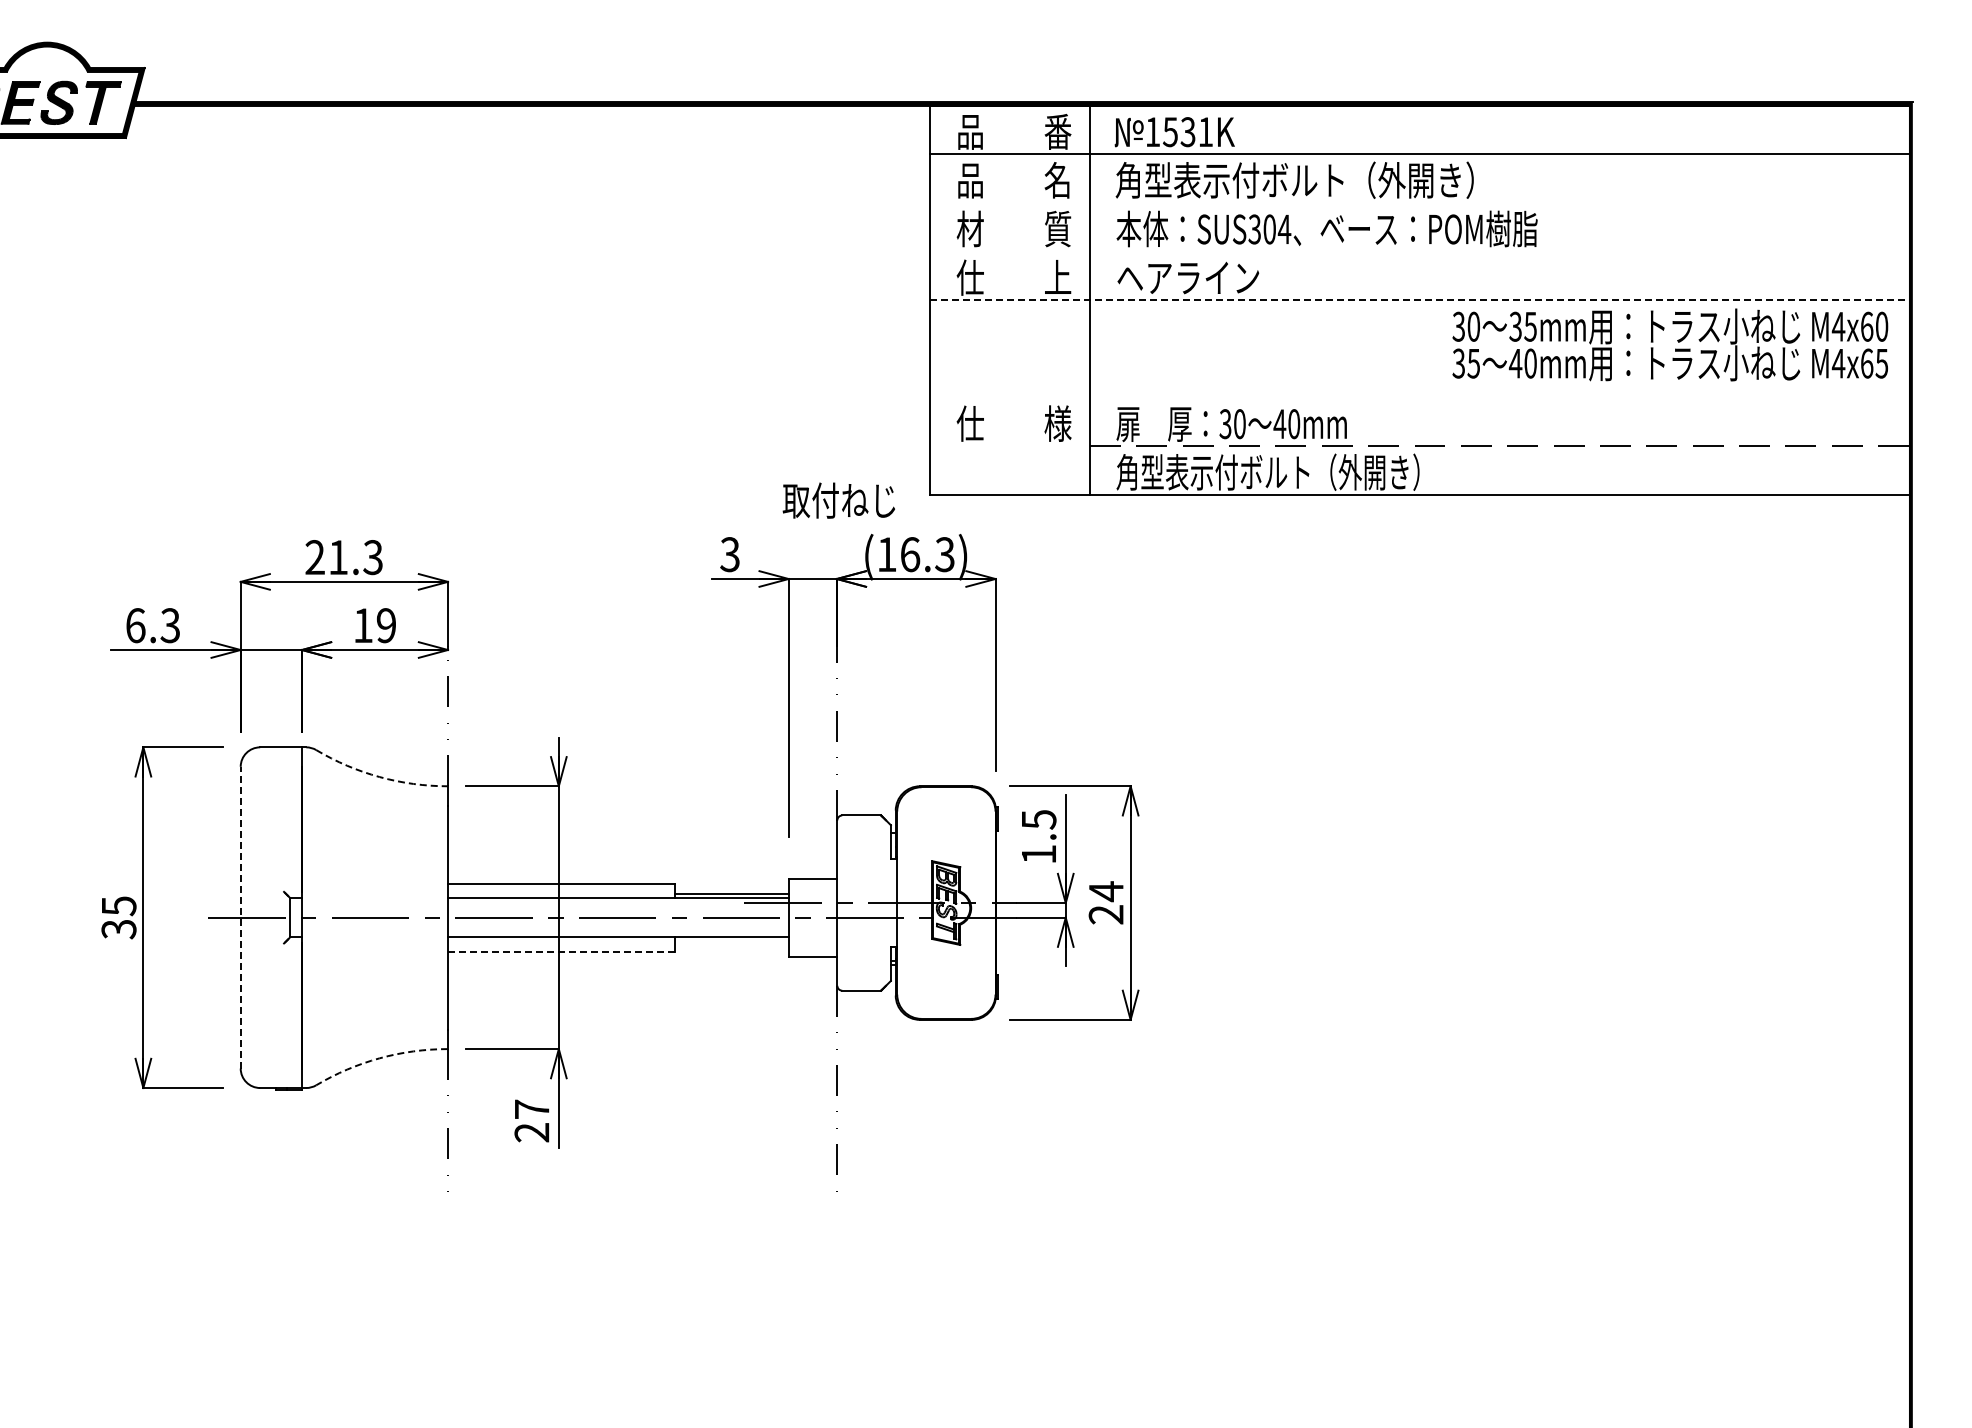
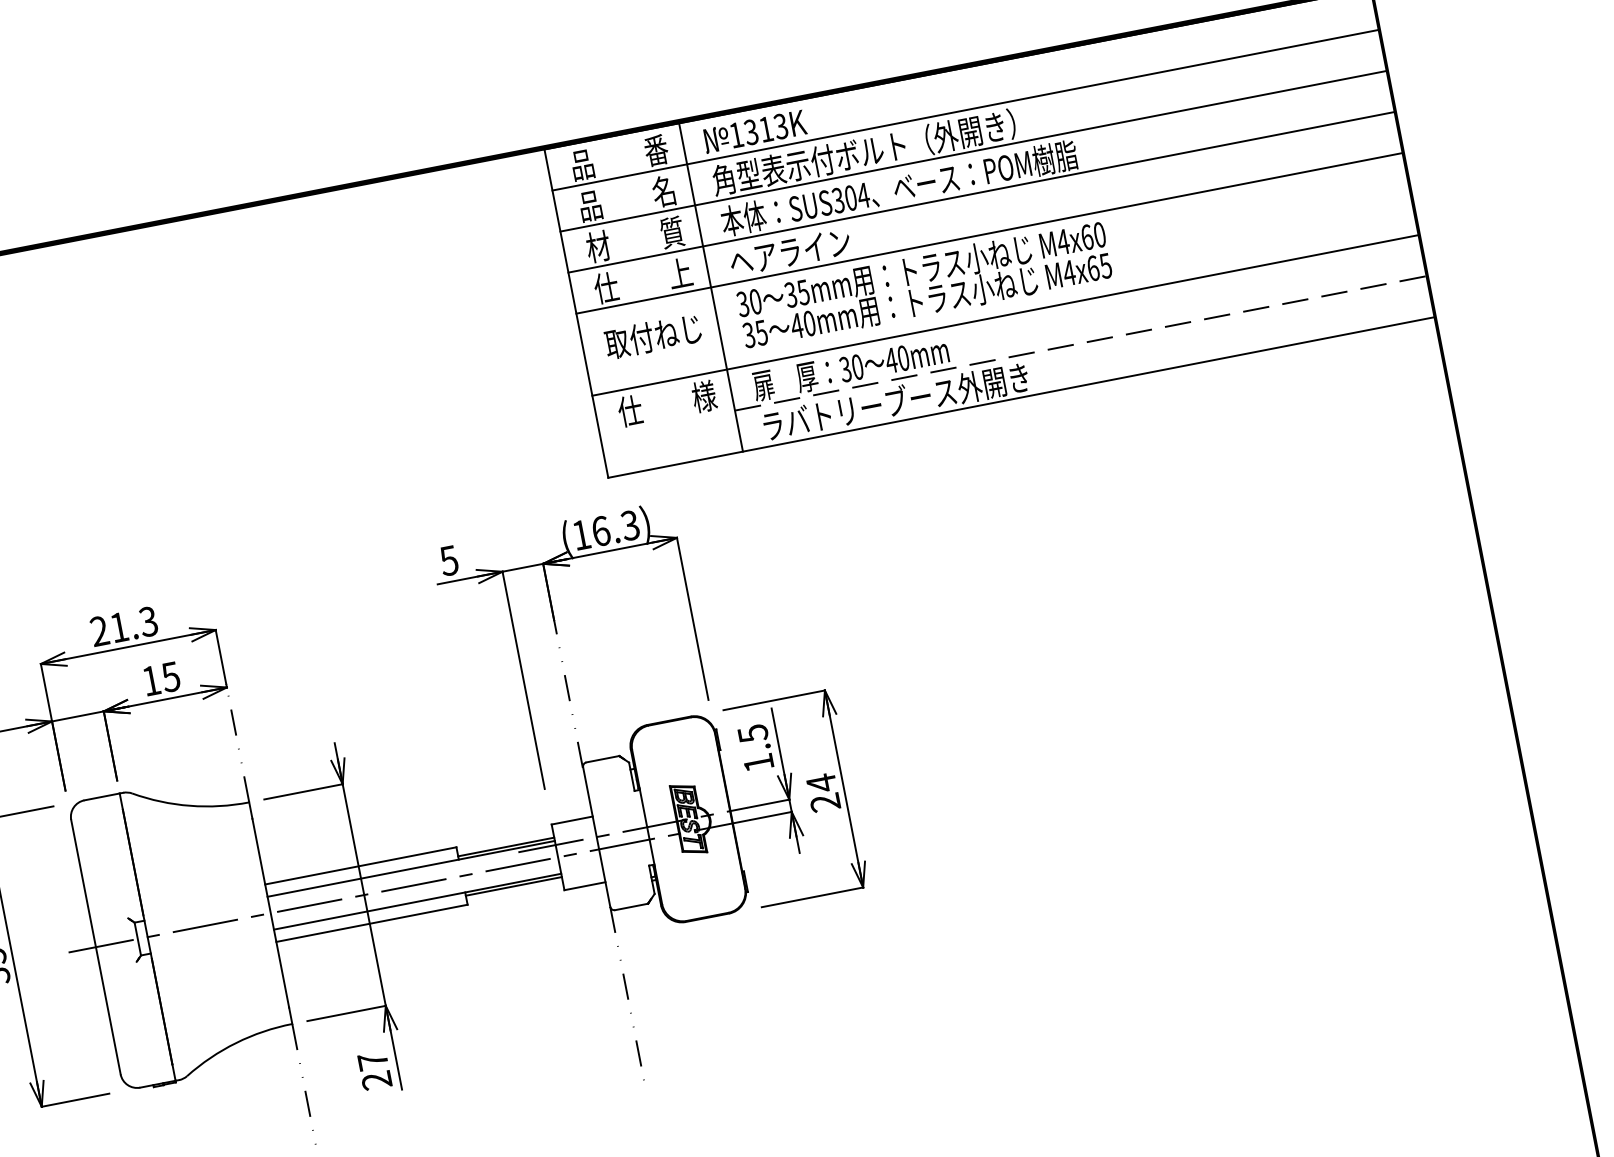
text: (1187, 132) -> (765, 129), 1531K -> 1313K
line: (1419, 203) -> (972, 151), added
line: (1419, 251) -> (980, 192), added
line: (1420, 300) -> (989, 233), dashed -> solid
text: (1670, 344) -> (924, 284), moved
line: (1419, 397) -> (1004, 315), added
text: (1274, 471) -> (894, 401), 角型表示付ボルト（外開き） -> ラバトリーブース外開き
text: (838, 500) -> (652, 336), moved
text: (729, 554) -> (448, 560), 3 -> 5
text: (385, 625) -> (170, 677), 19 -> 15
arc: (379, 777) -> (190, 806), dashed -> solid
line: (240, 917) -> (95, 947), dashed -> solid
line: (731, 941) -> (513, 886), added
line: (561, 951) -> (372, 923), dashed -> solid
arc: (379, 1058) -> (236, 1043), dashed -> solid

